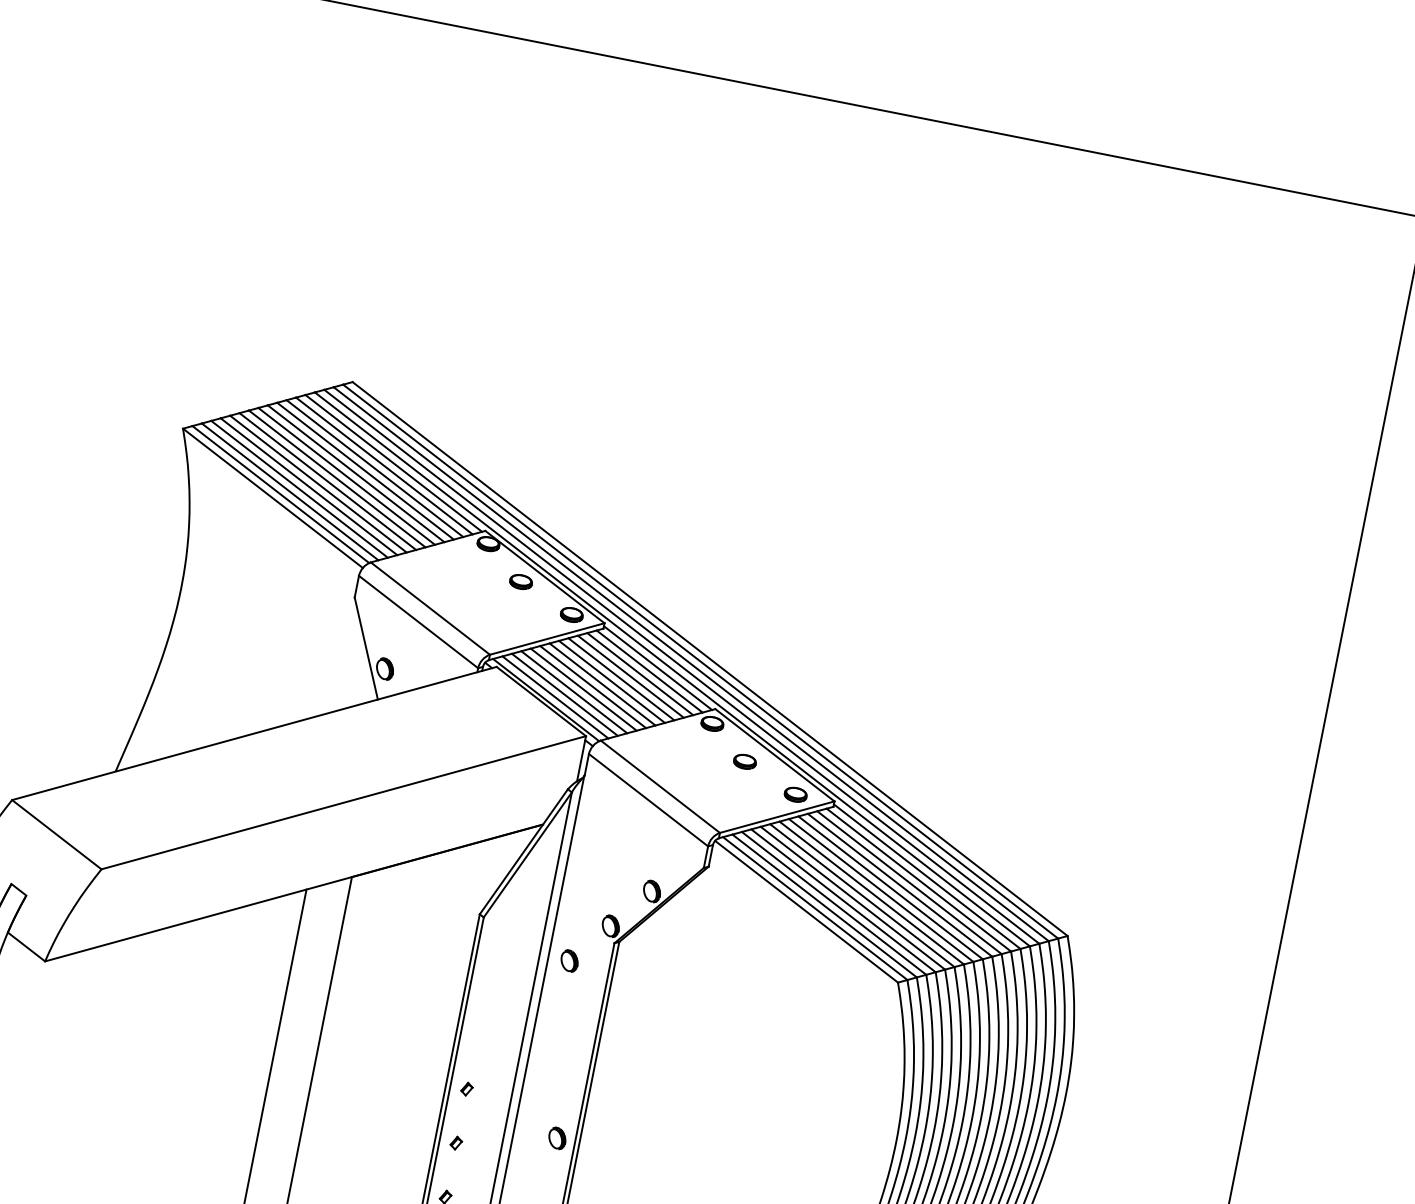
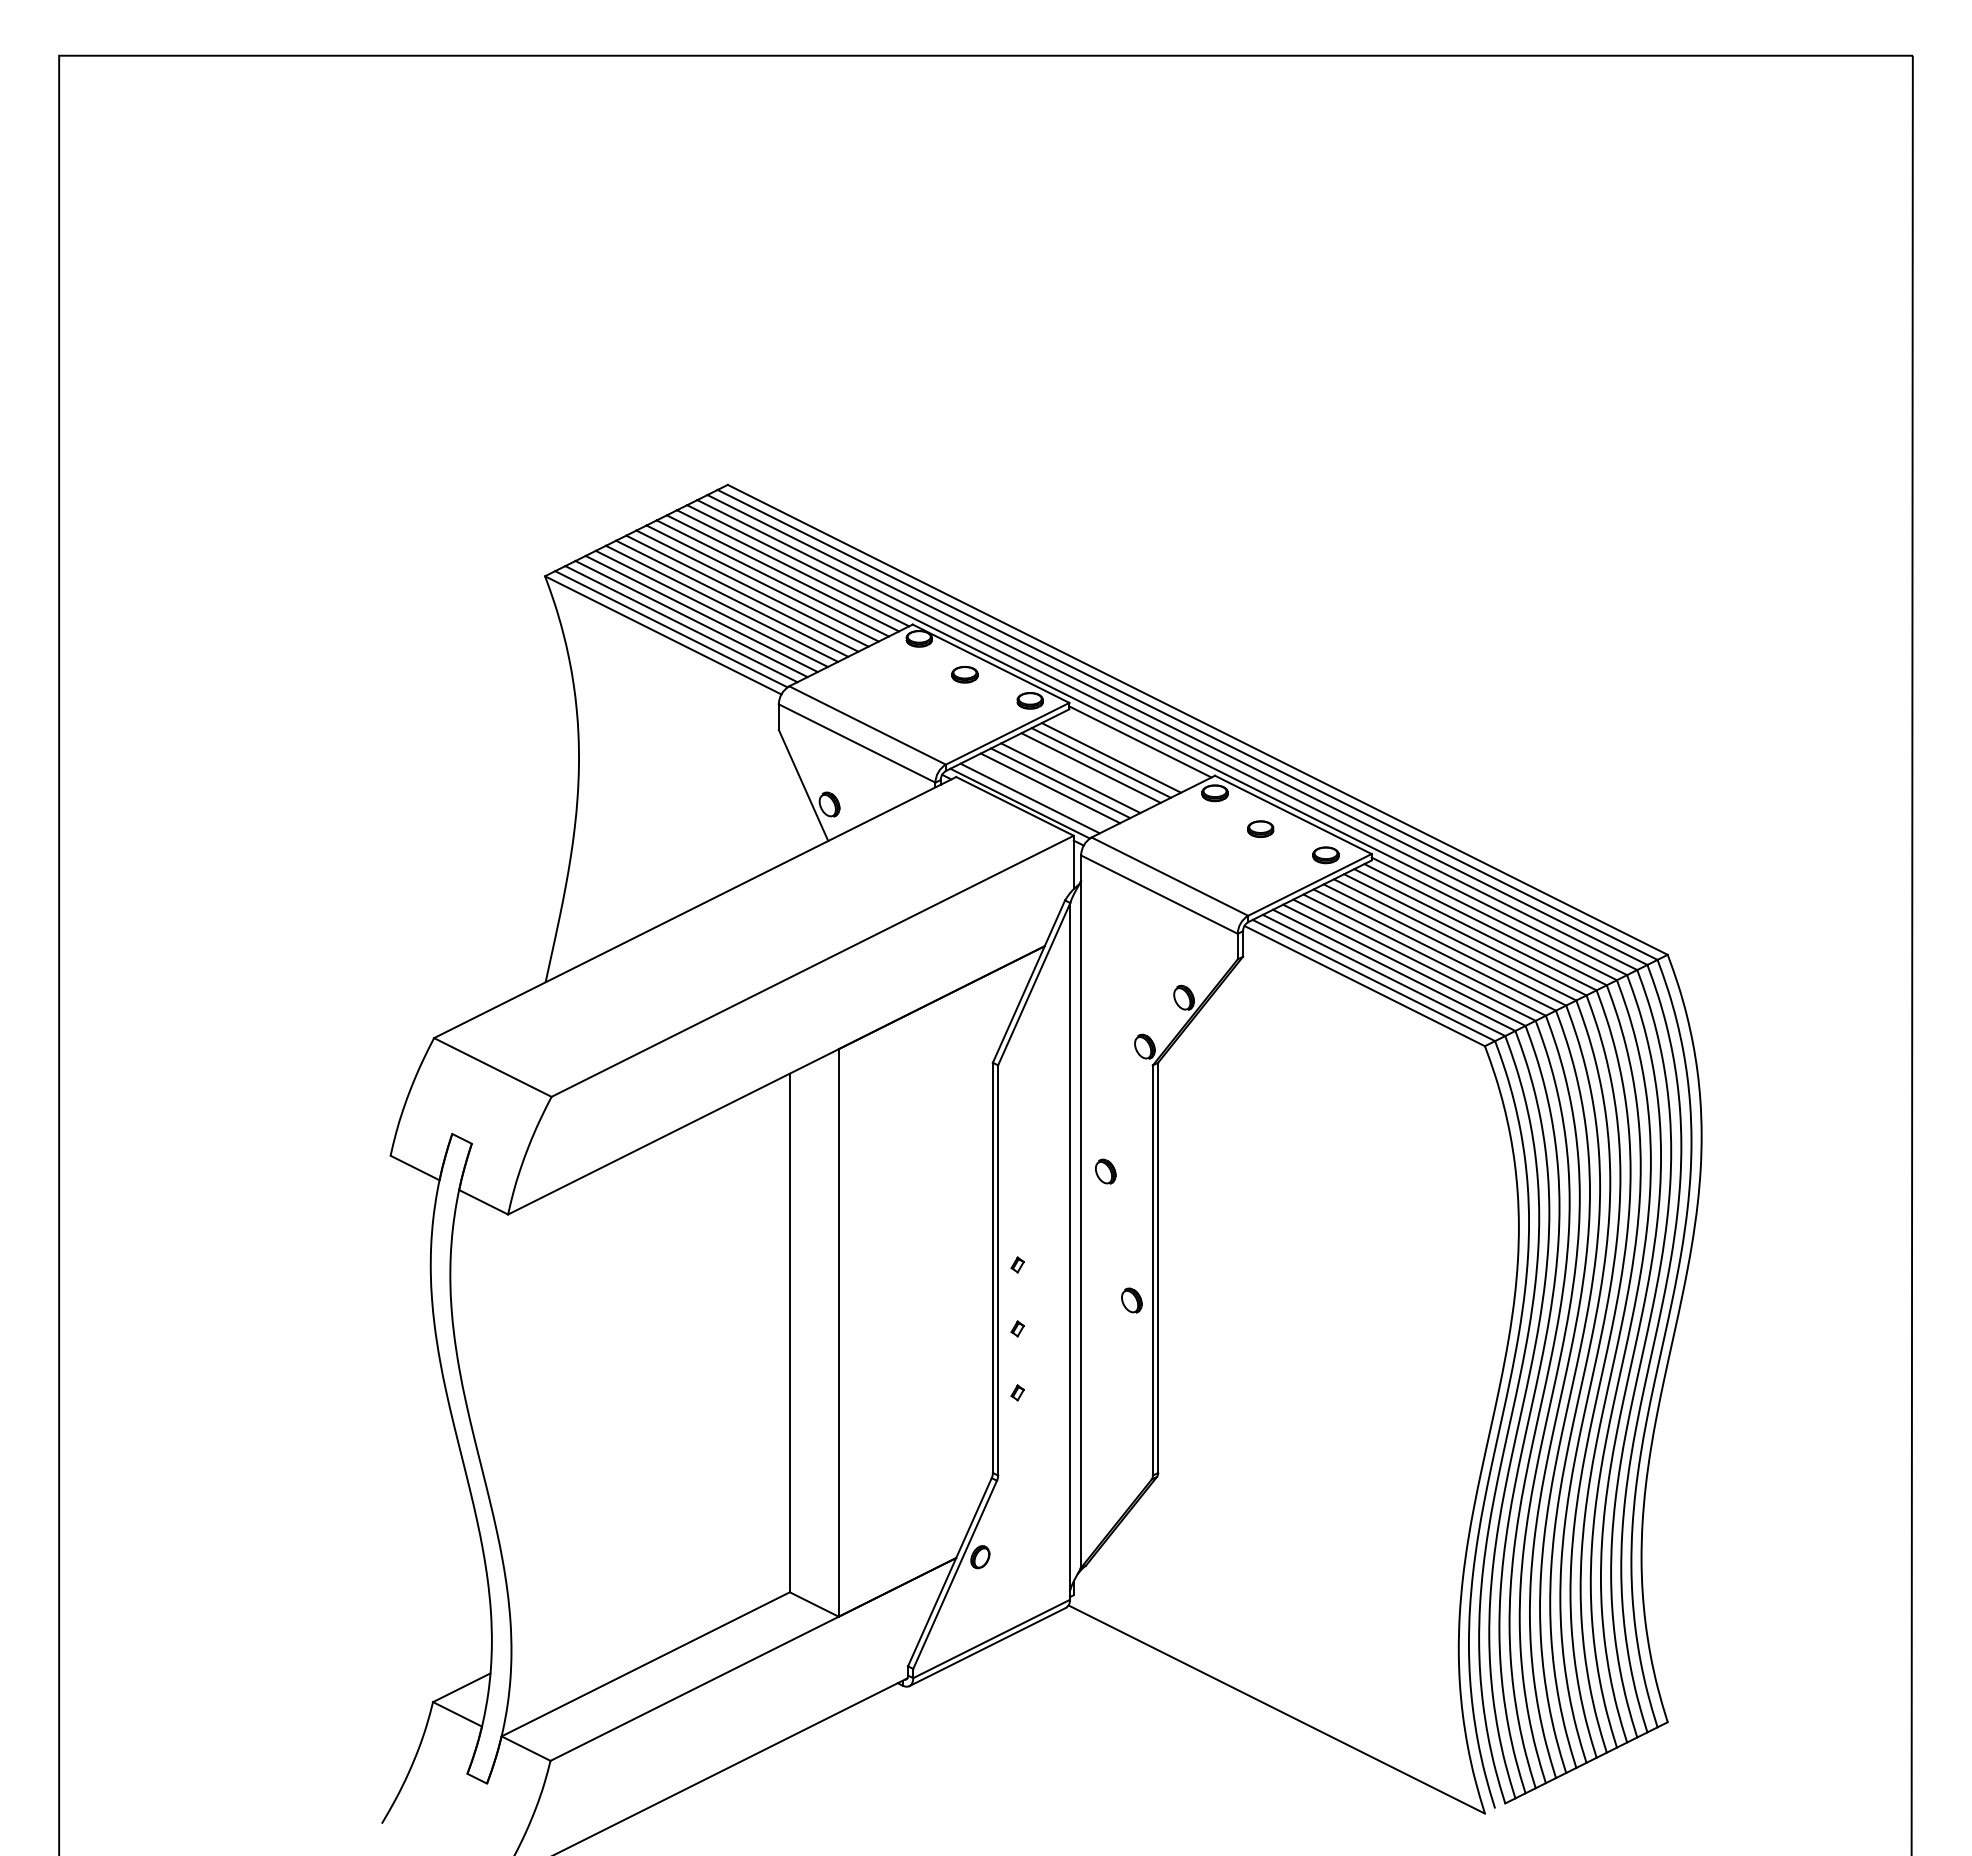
line: (649, 671) -> (1131, 747), removed
line: (640, 673) -> (1121, 752), removed
line: (602, 683) -> (1080, 772), removed
line: (564, 694) -> (1039, 793), removed
part: (569, 960) -> (1105, 1171), moved

